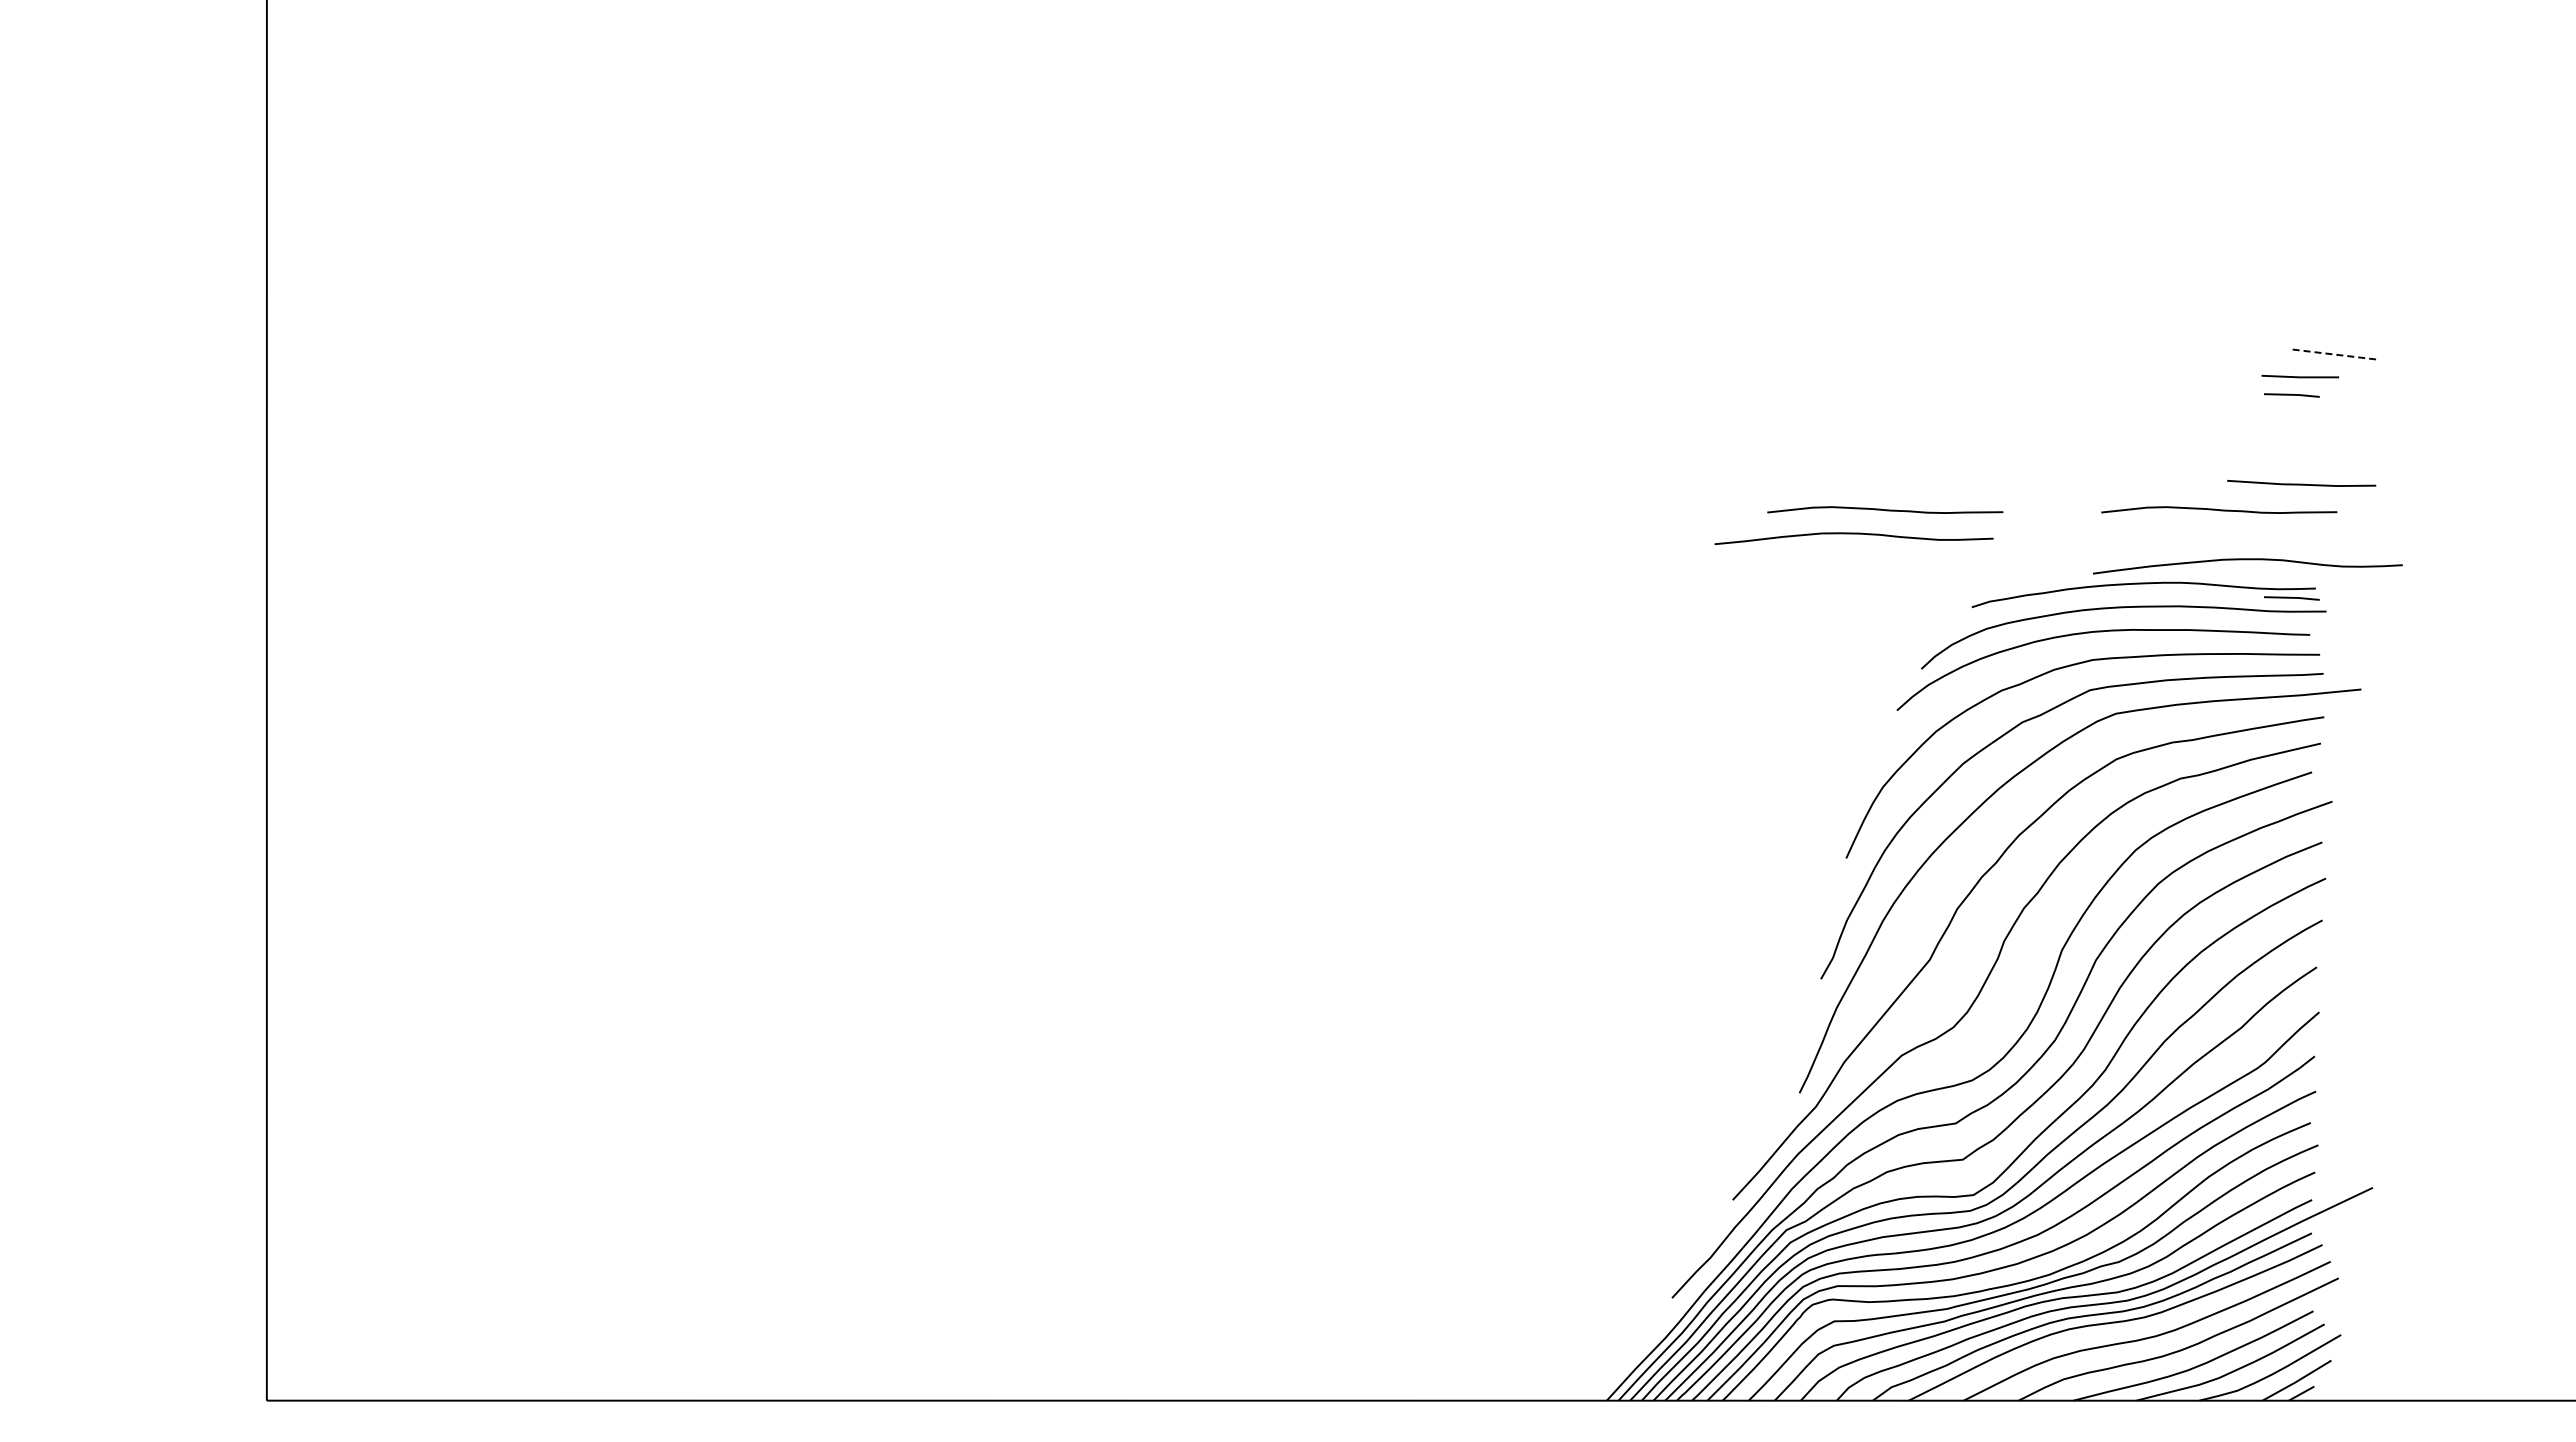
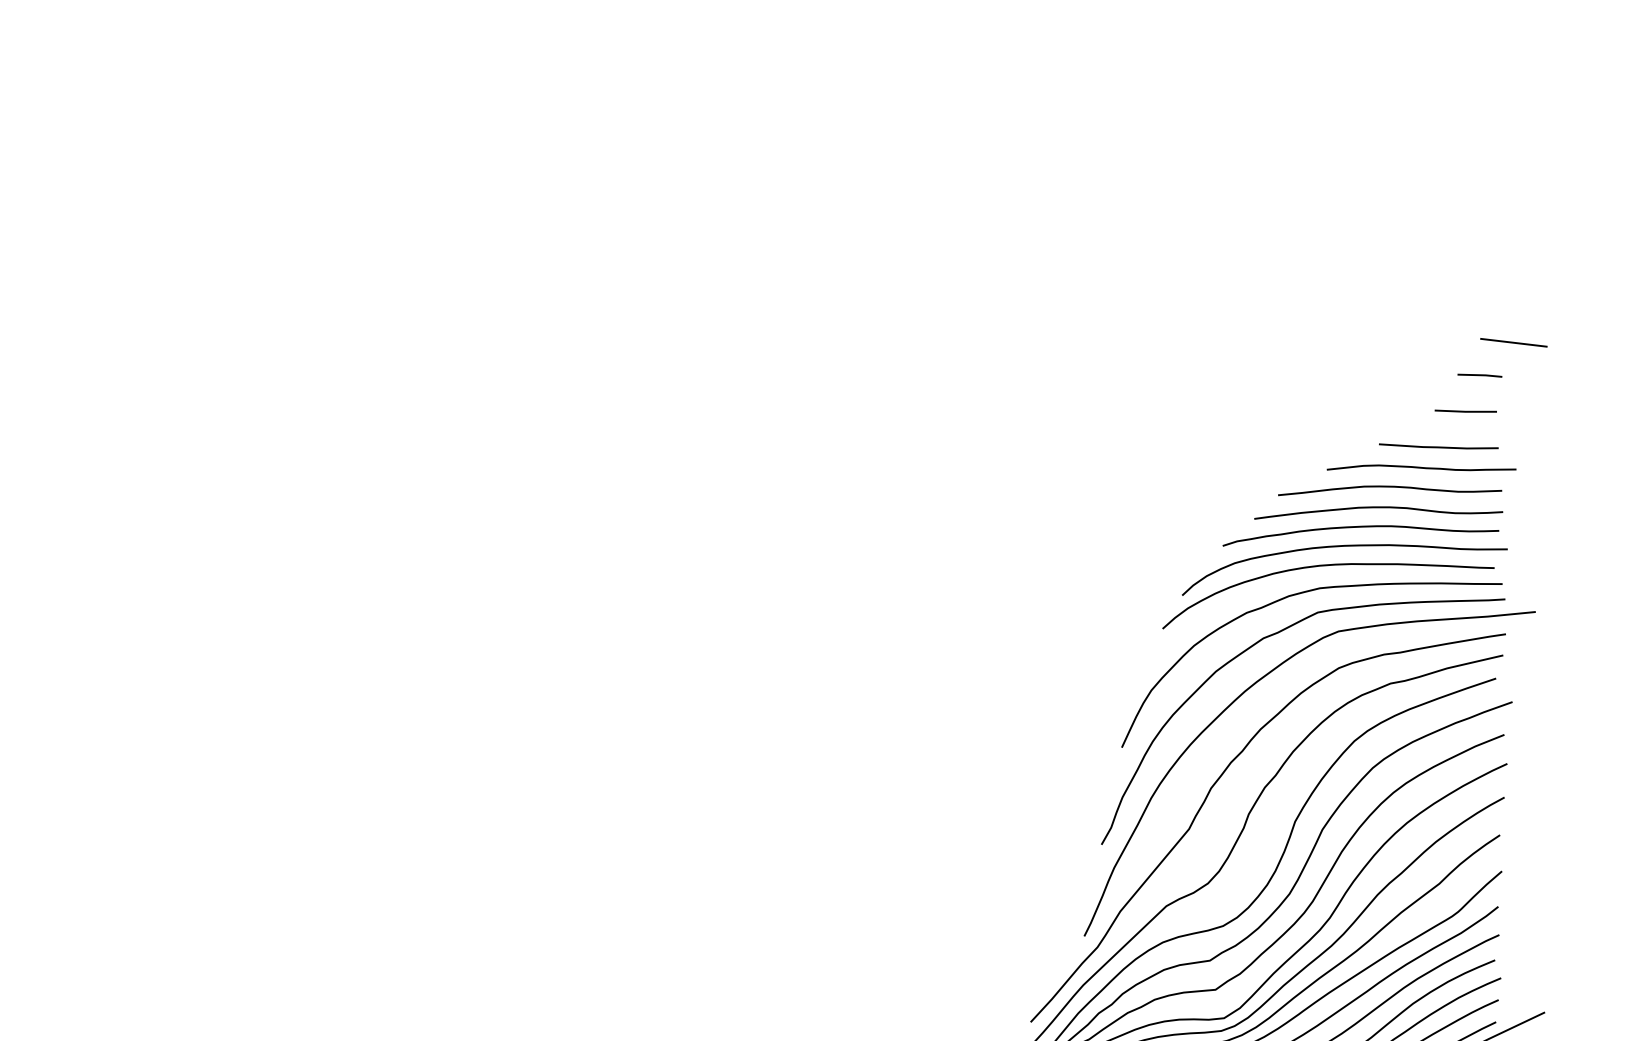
line: (2333, 354) -> (1513, 342), dashed -> solid
line: (2300, 376) -> (1465, 411), moved
line: (2301, 483) -> (1438, 446), moved
curve: (1885, 509) -> (1153, 467), removed
curve: (1853, 534) -> (1389, 487), moved
curve: (2247, 560) -> (1378, 508), moved
line: (2291, 598) -> (1479, 538), removed

